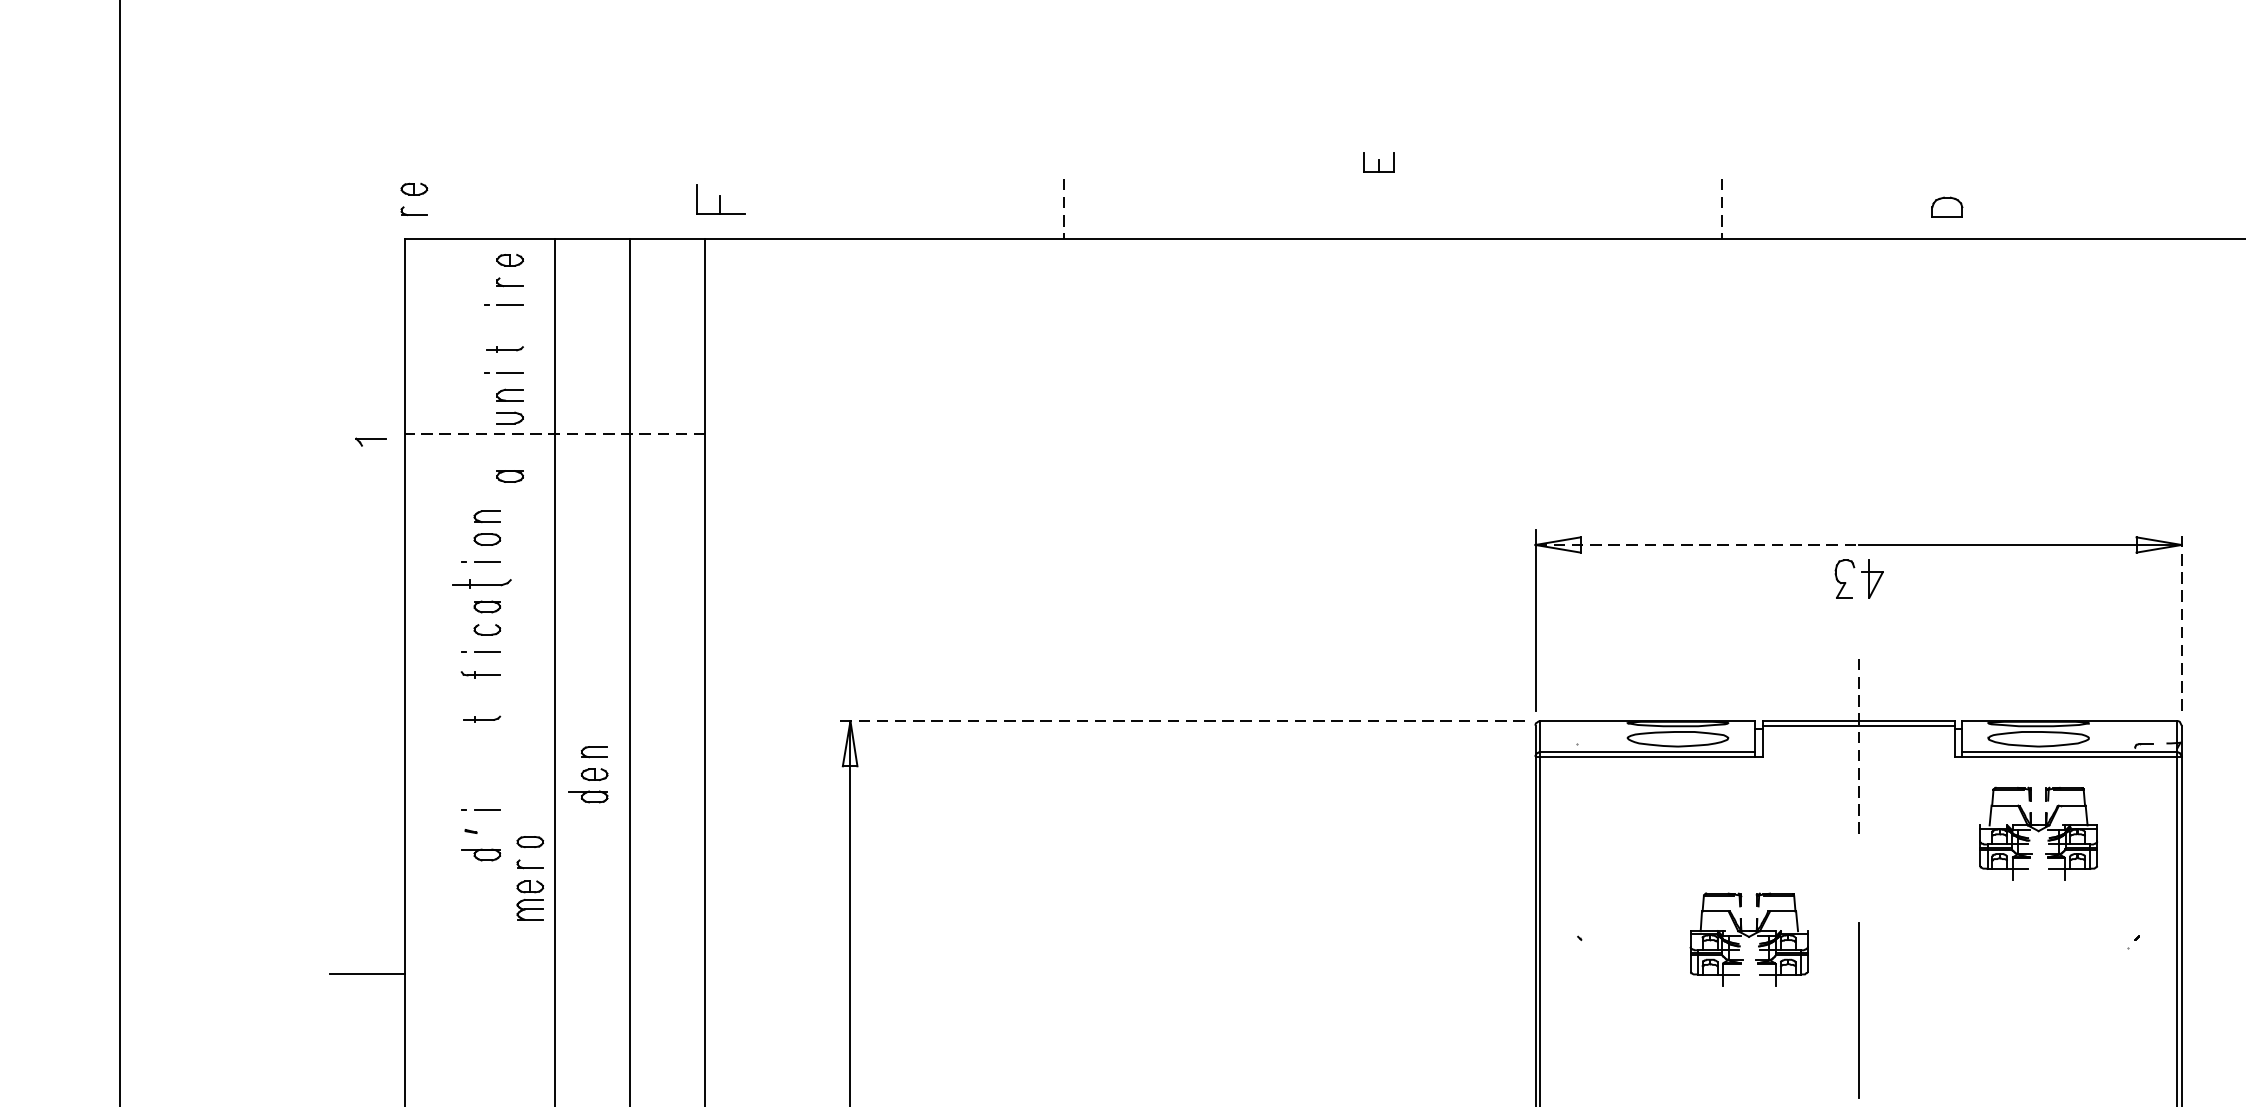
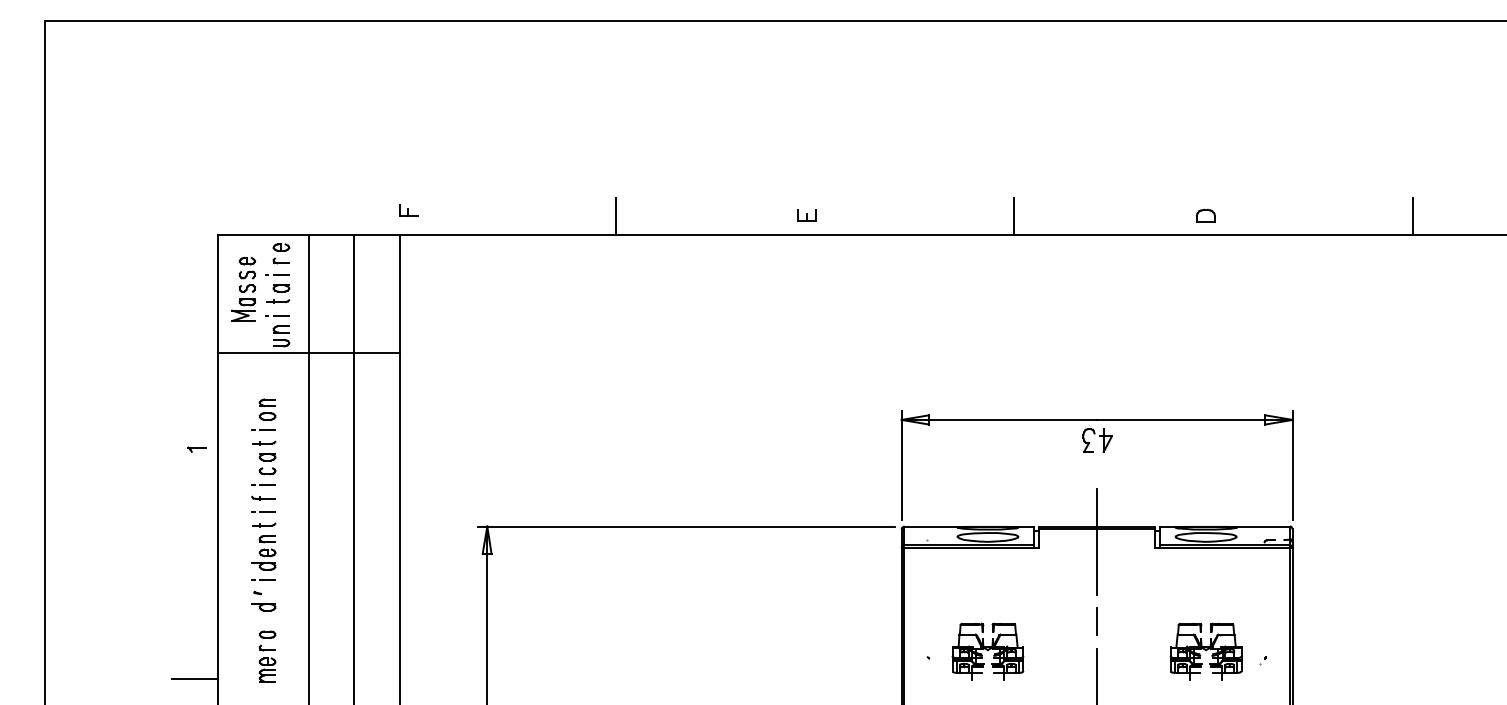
part: (1378, 162) -> (806, 215), moved
part: (414, 198) -> (223, 210), removed
part: (720, 198) -> (408, 210), size x0.62
part: (1946, 207) -> (1205, 215), moved
line: (1064, 210) -> (616, 217), dashed -> solid
line: (1721, 210) -> (1014, 217), dashed -> solid
part: (447, 327) -> (243, 288), added
line: (554, 433) -> (308, 352), dashed -> solid
part: (369, 441) -> (196, 449), moved
part: (510, 476) -> (281, 288), moved
line: (1697, 544) -> (999, 419), dashed -> solid
part: (482, 582) -> (264, 442), size x0.62
line: (2181, 620) -> (1292, 465), dashed -> solid
line: (480, 696) -> (263, 511), added
line: (1179, 721) -> (686, 526), dashed -> solid
line: (1859, 745) -> (1097, 541), dashed -> solid
part: (587, 774) -> (263, 552), moved
part: (2037, 833) -> (1205, 651), moved
part: (530, 878) -> (267, 656), moved
line: (1859, 878) -> (1097, 621), added
part: (1748, 939) -> (987, 651), moved

